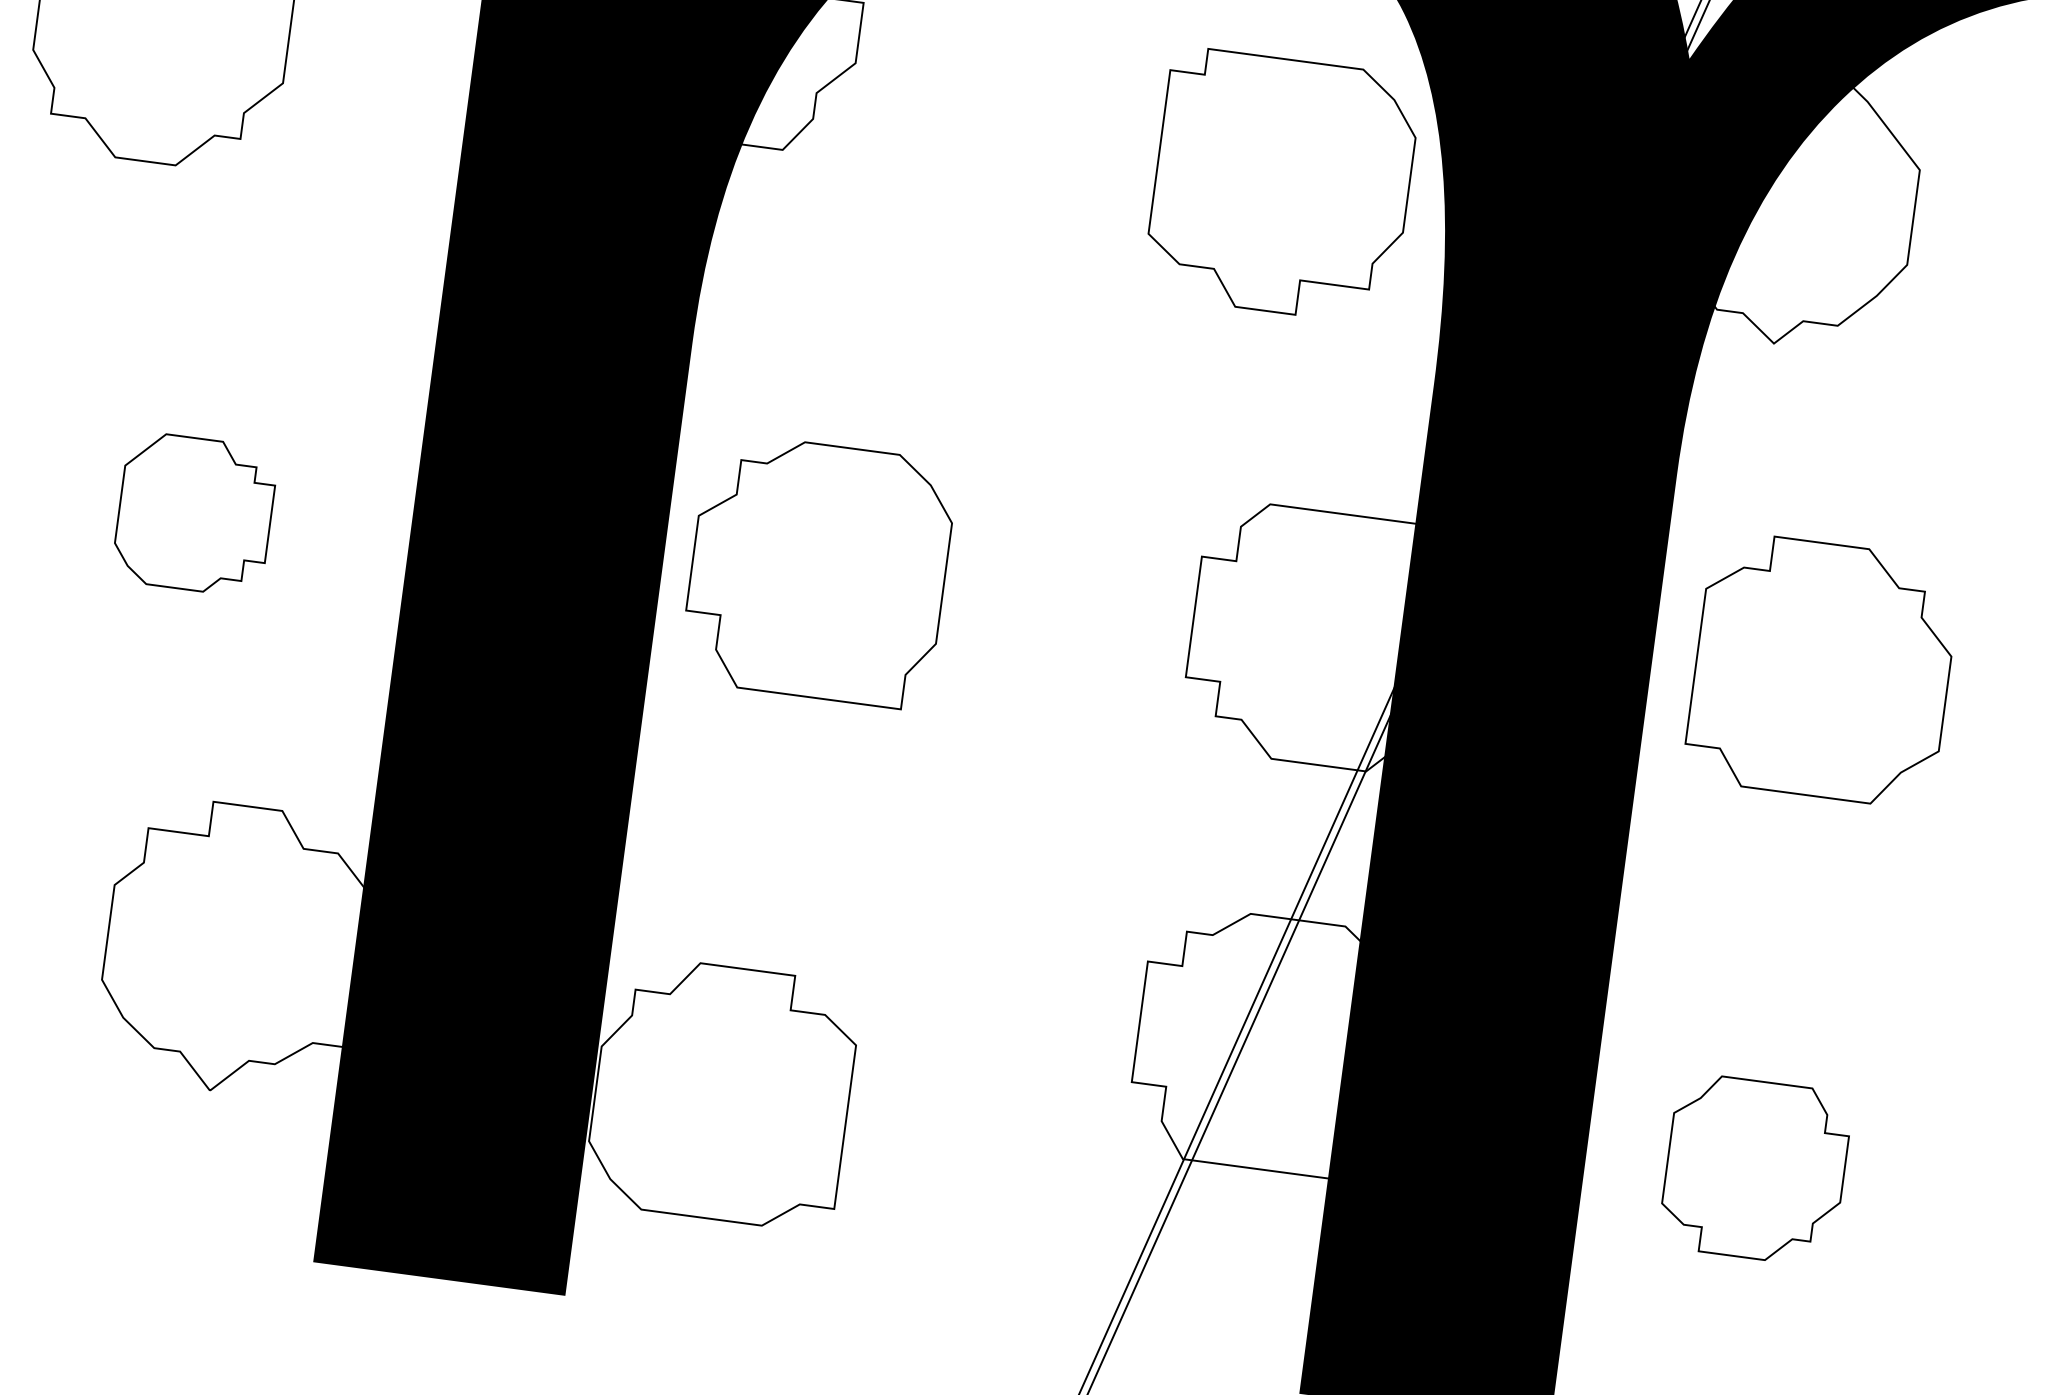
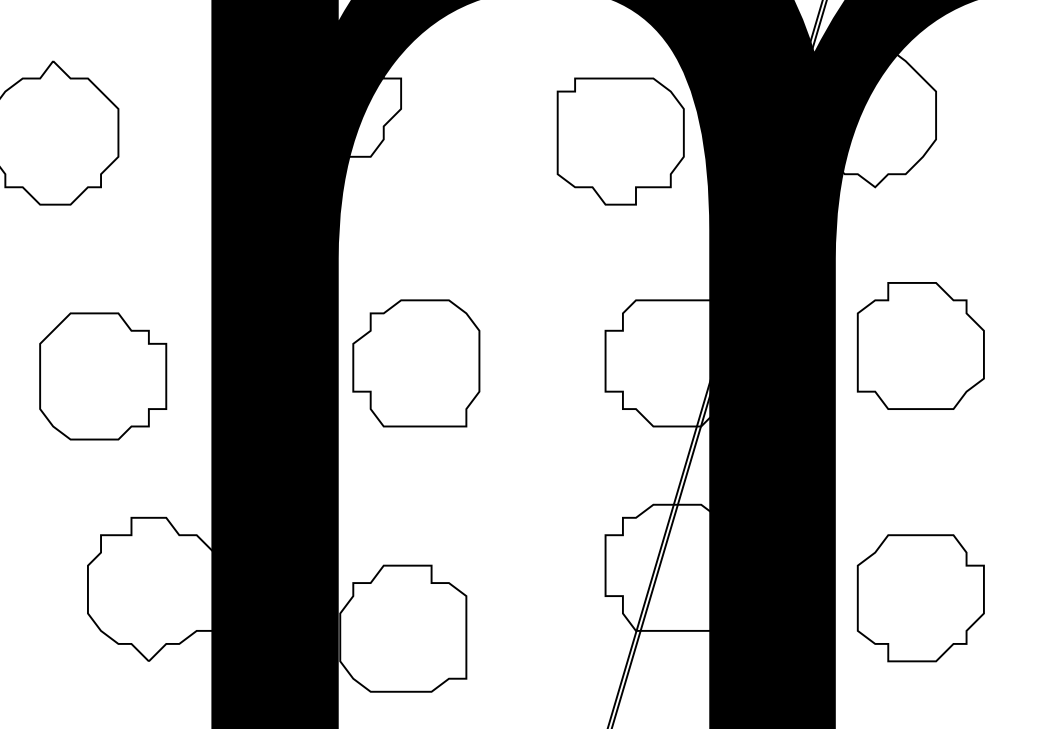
part: (195, 514) -> (103, 376), size x1.67
part: (1754, 1170) -> (920, 598), size x1.43

